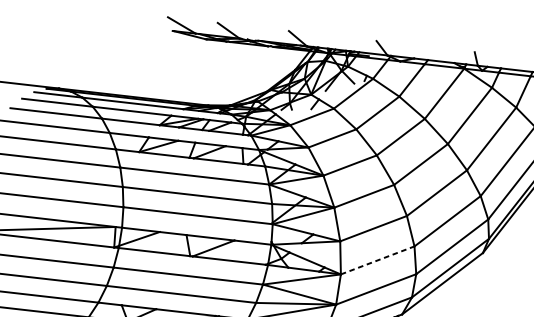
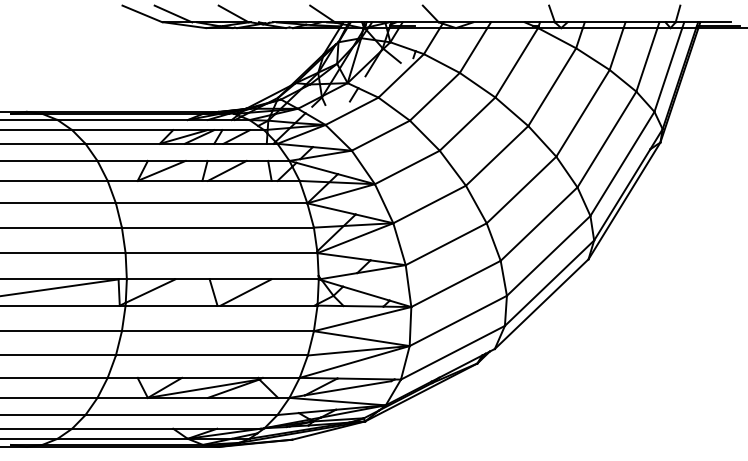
line: (157, 22) -> (142, 13), added
line: (378, 260) -> (456, 283), dashed -> solid

